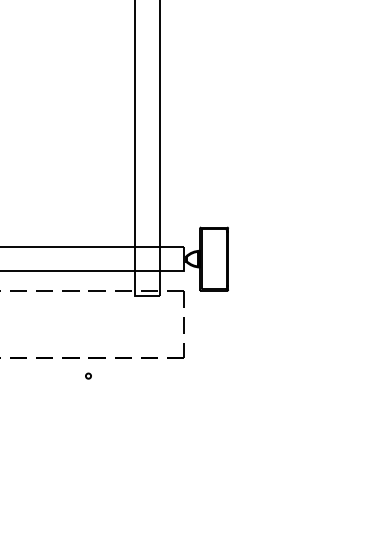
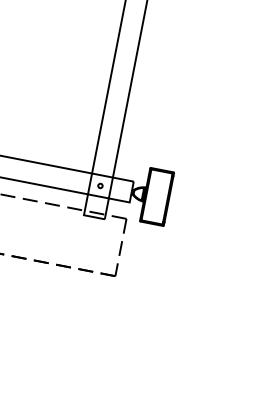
circle: (88, 375) -> (100, 185), moved

